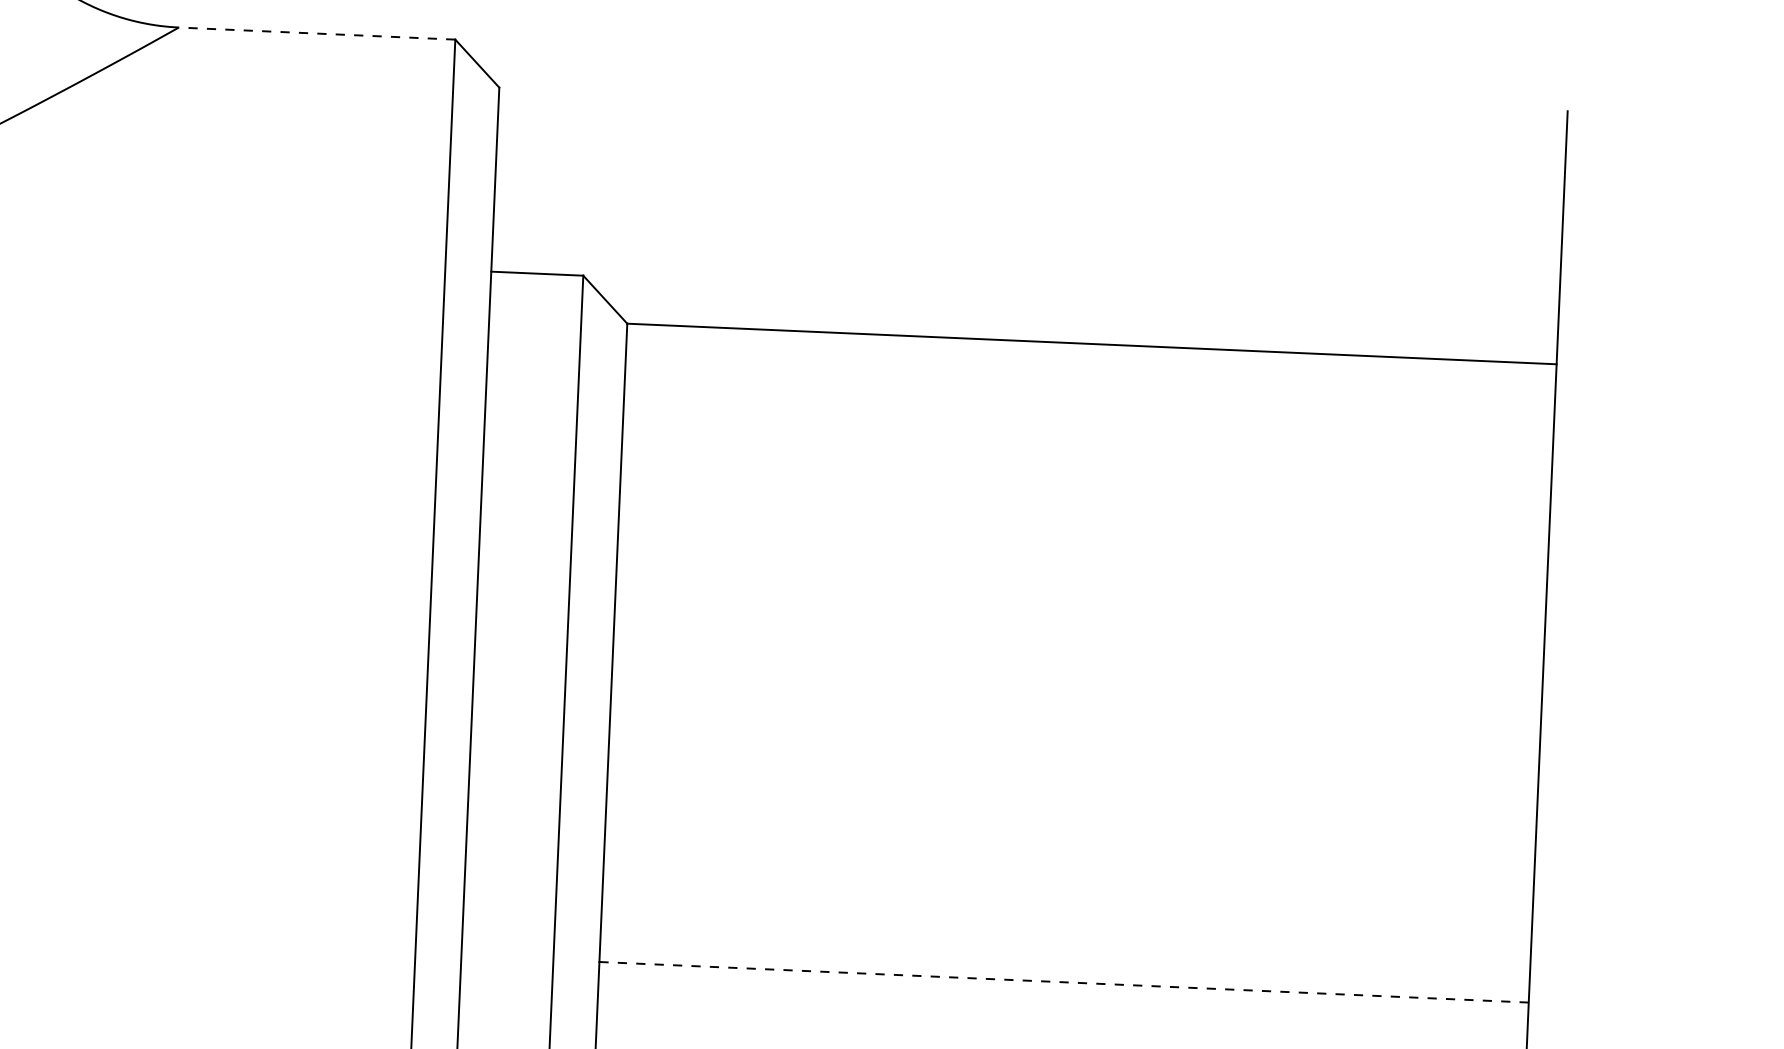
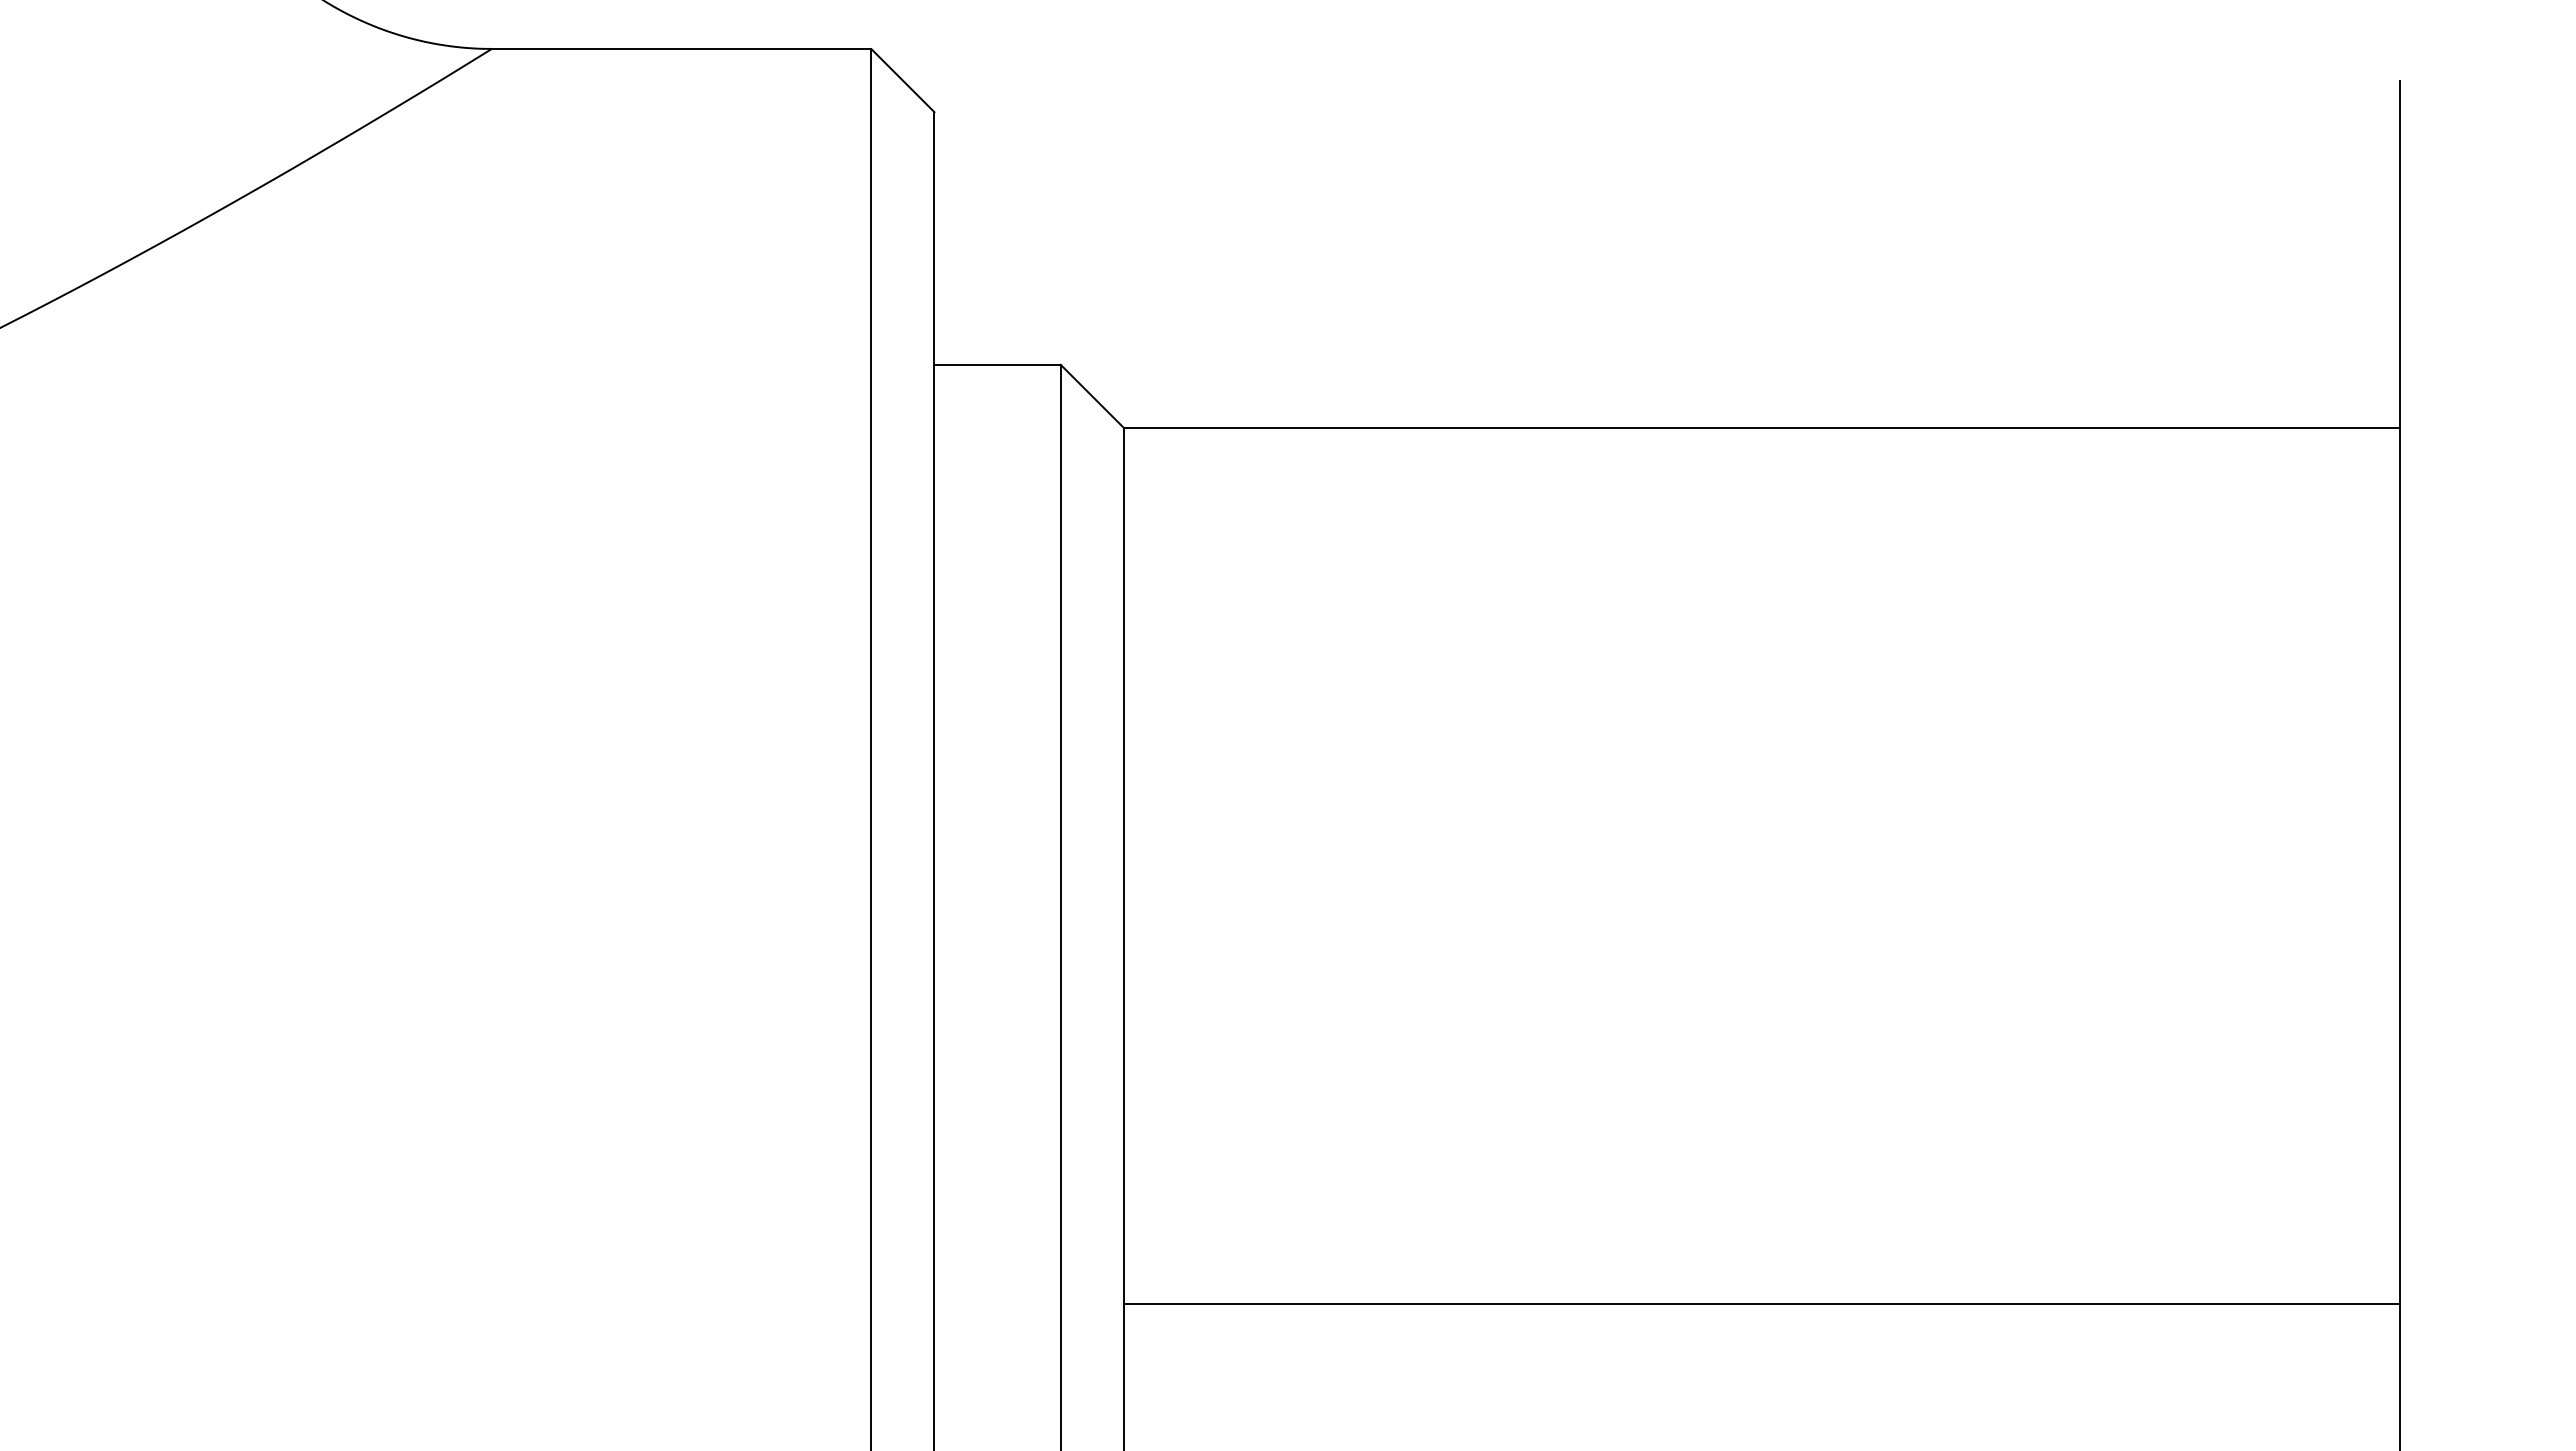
line: (317, 33) -> (681, 49), dashed -> solid
line: (1064, 982) -> (1762, 1304), dashed -> solid

